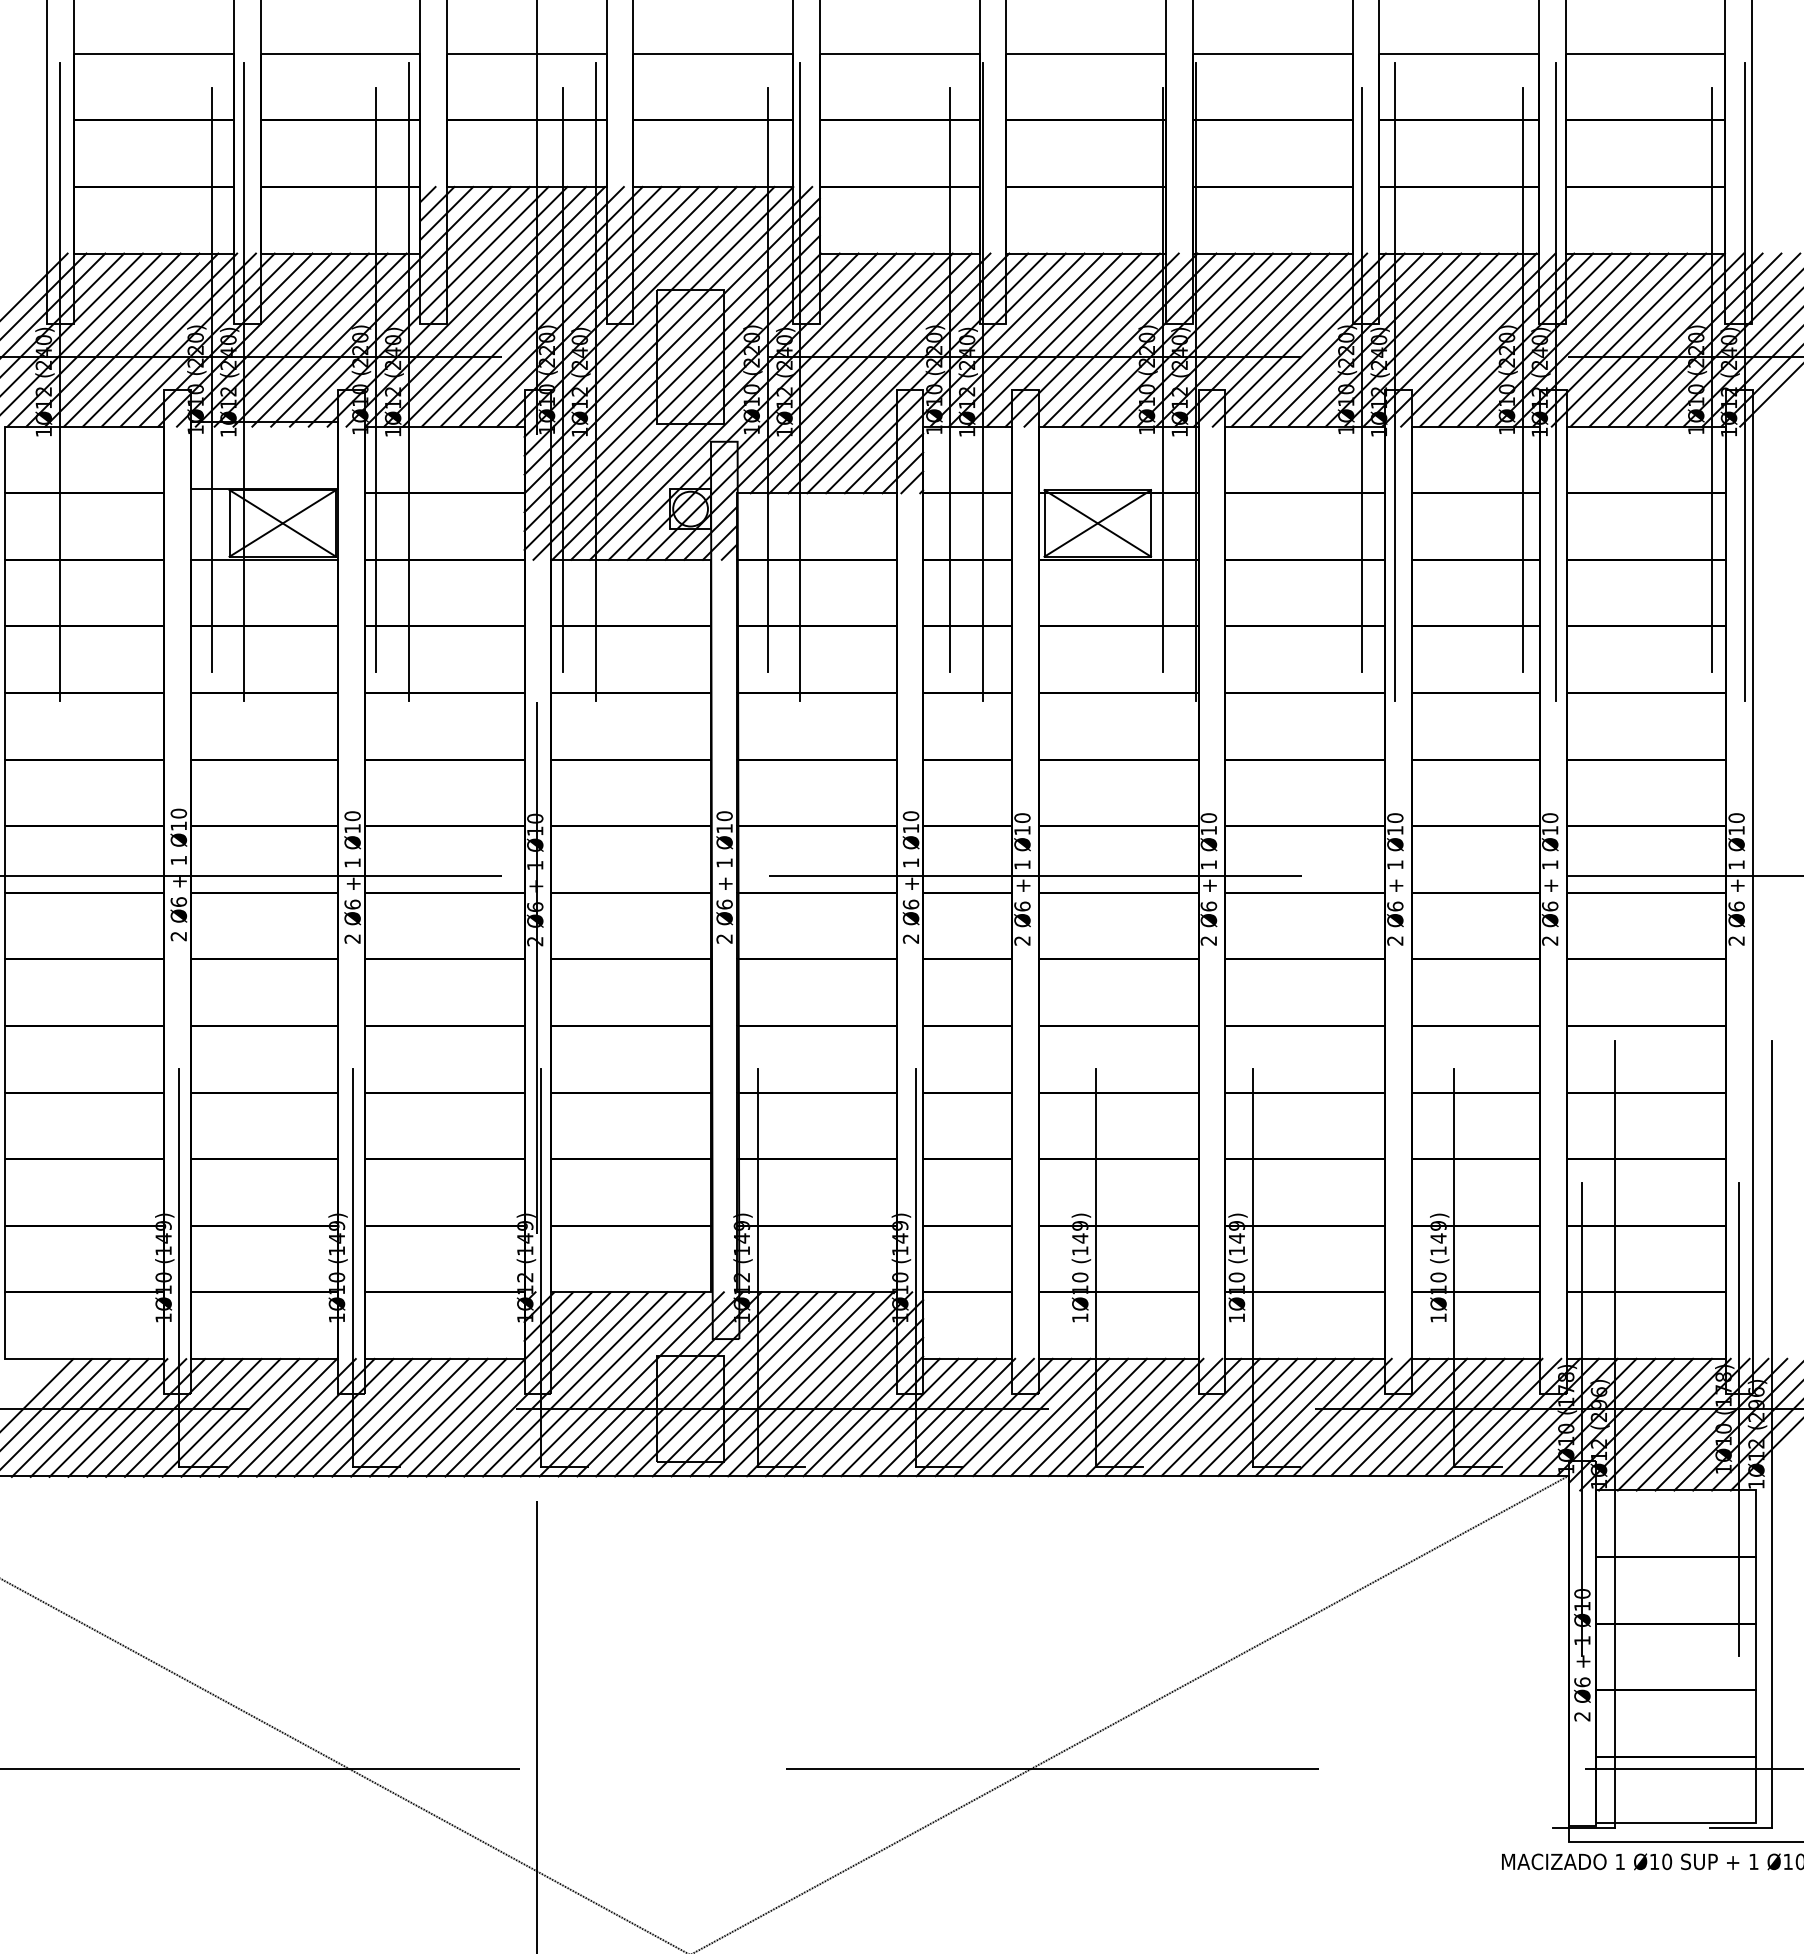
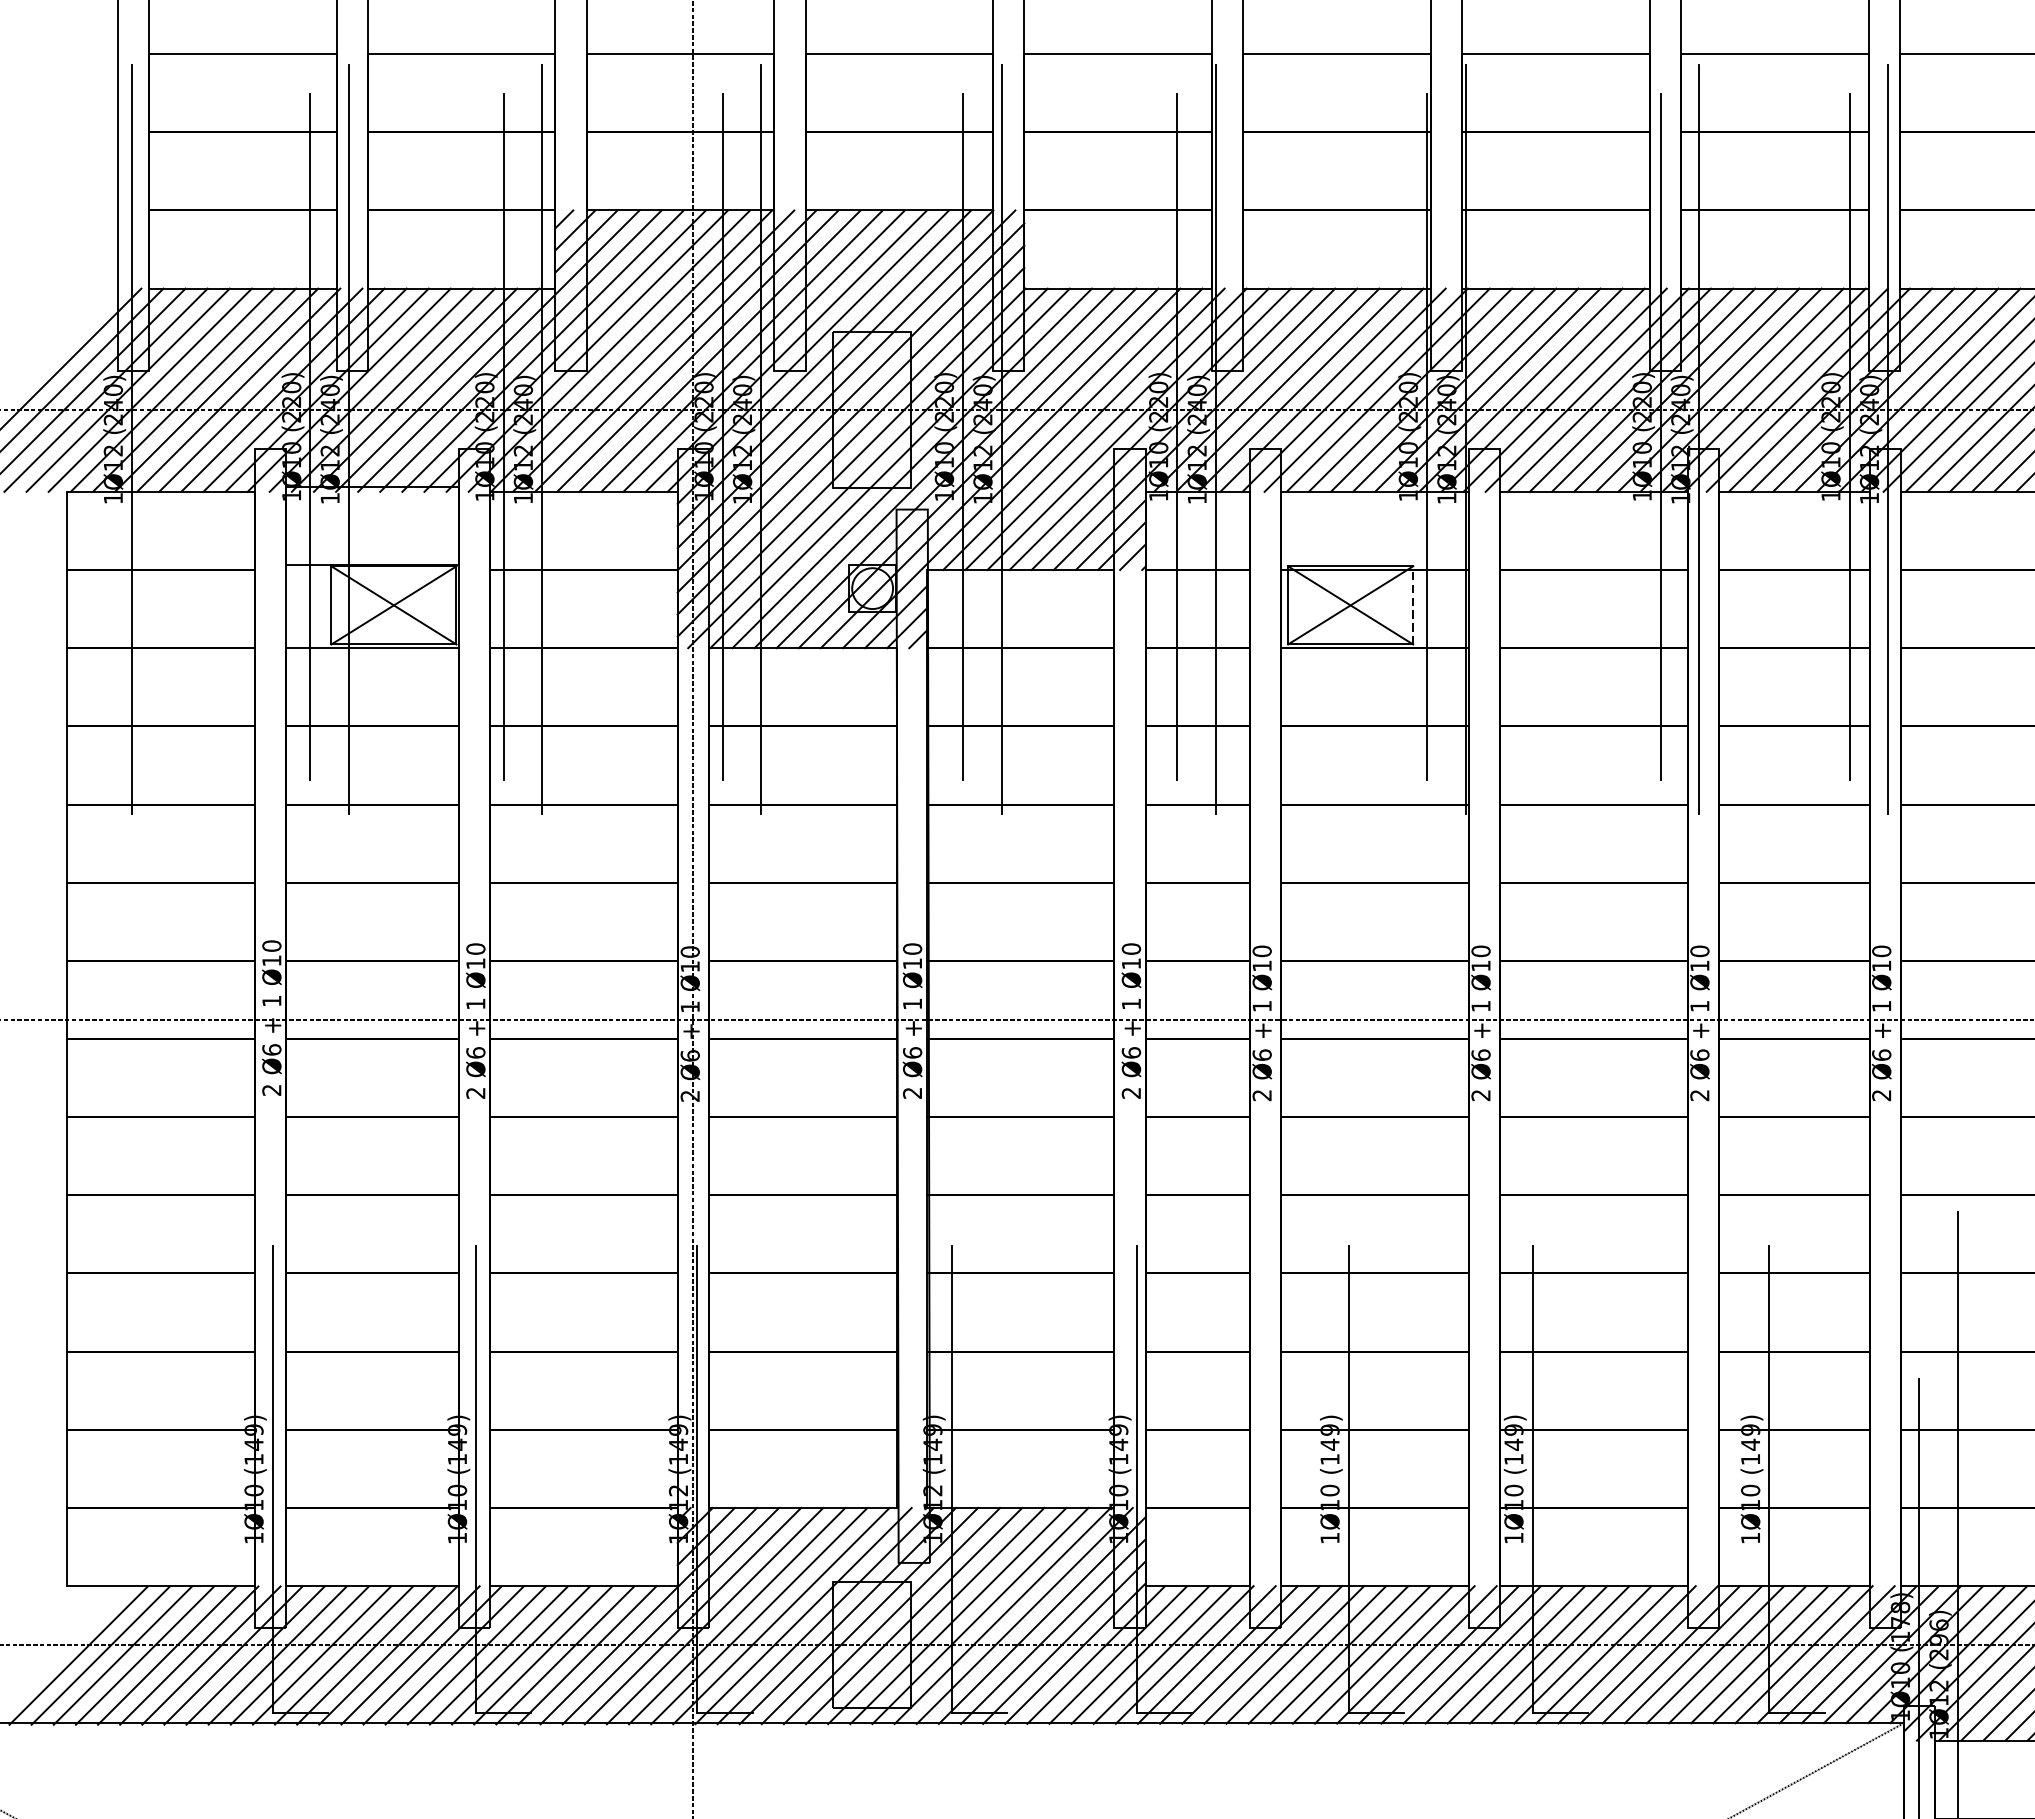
line: (1151, 522) -> (1413, 604), solid -> dashed

